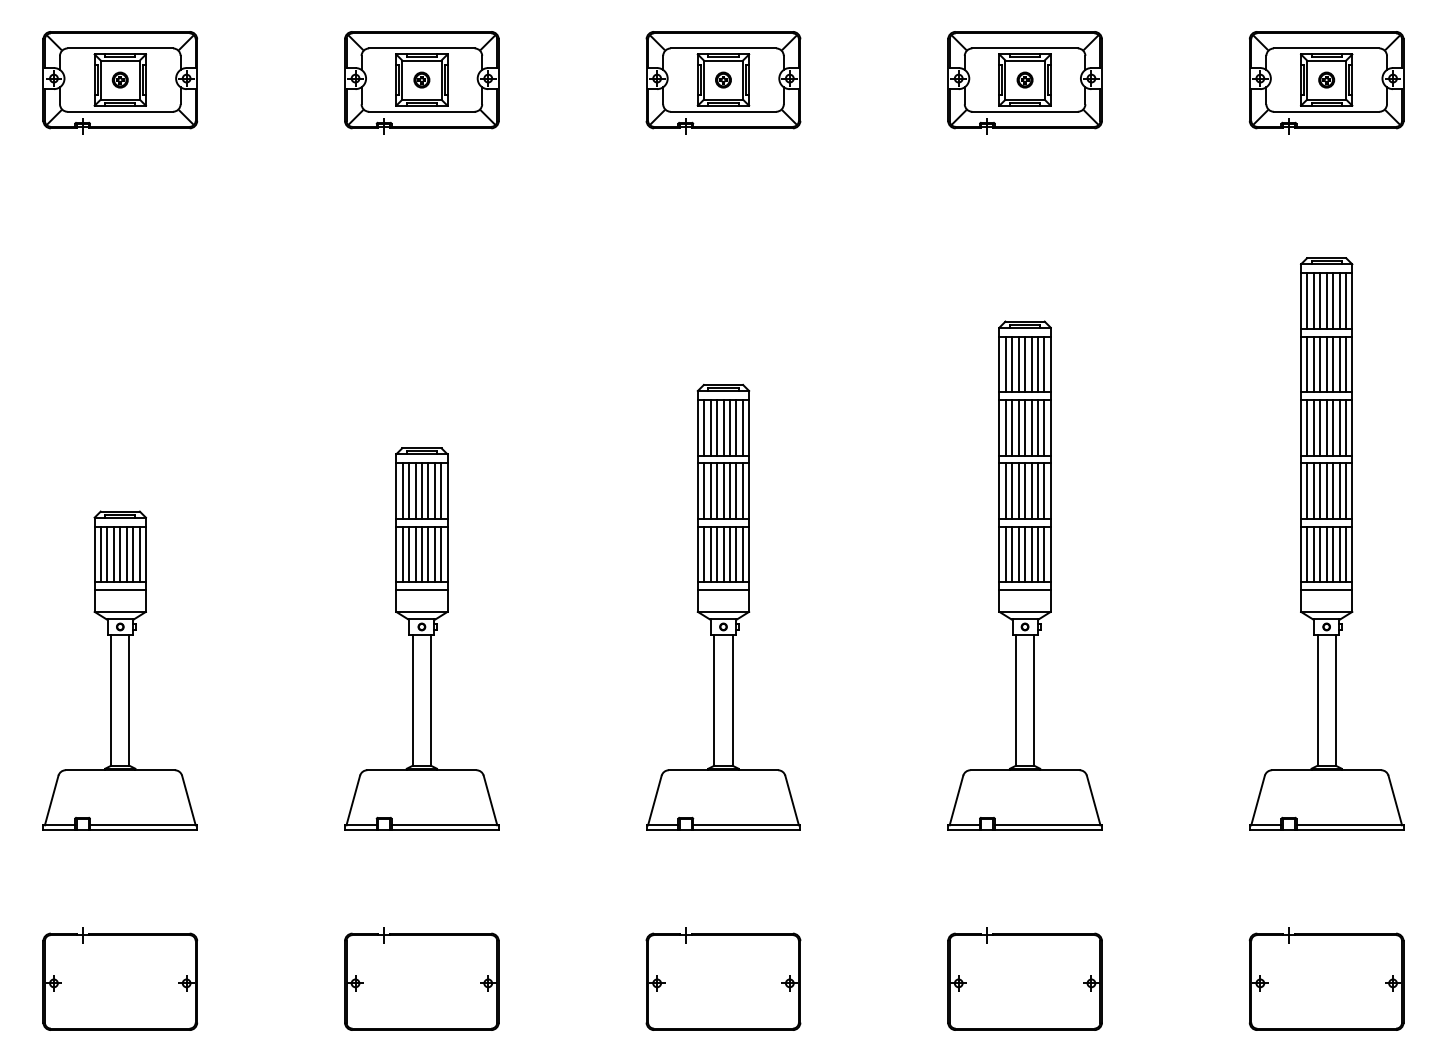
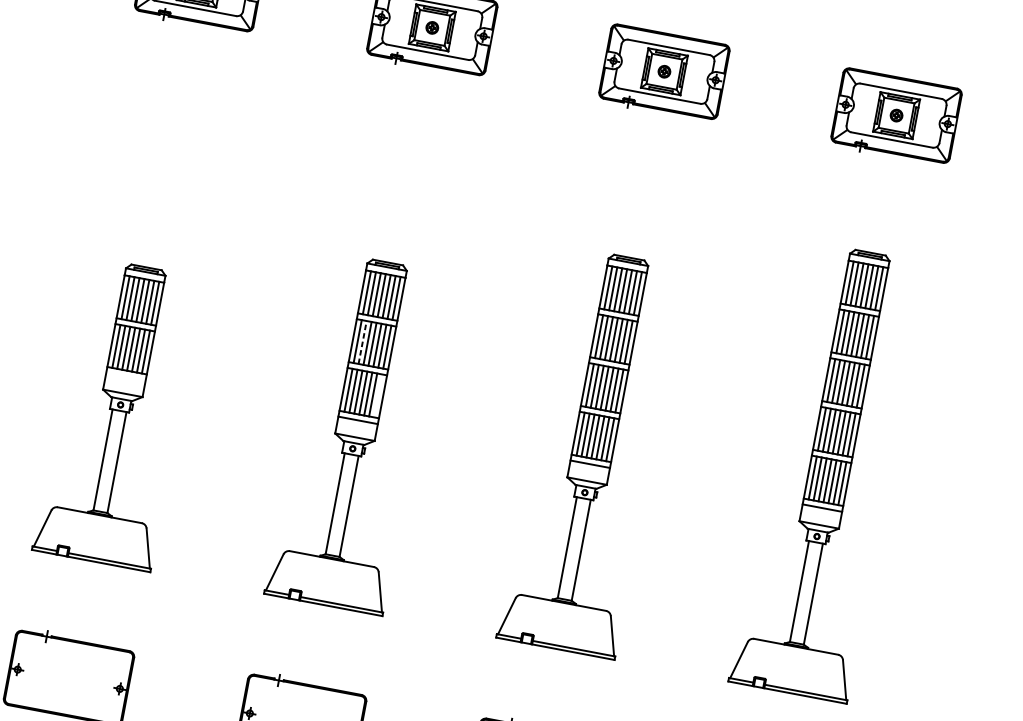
line: (710, 491) -> (362, 342), solid -> dashed
line: (742, 554) -> (377, 395), removed
line: (421, 590) -> (125, 376), removed

